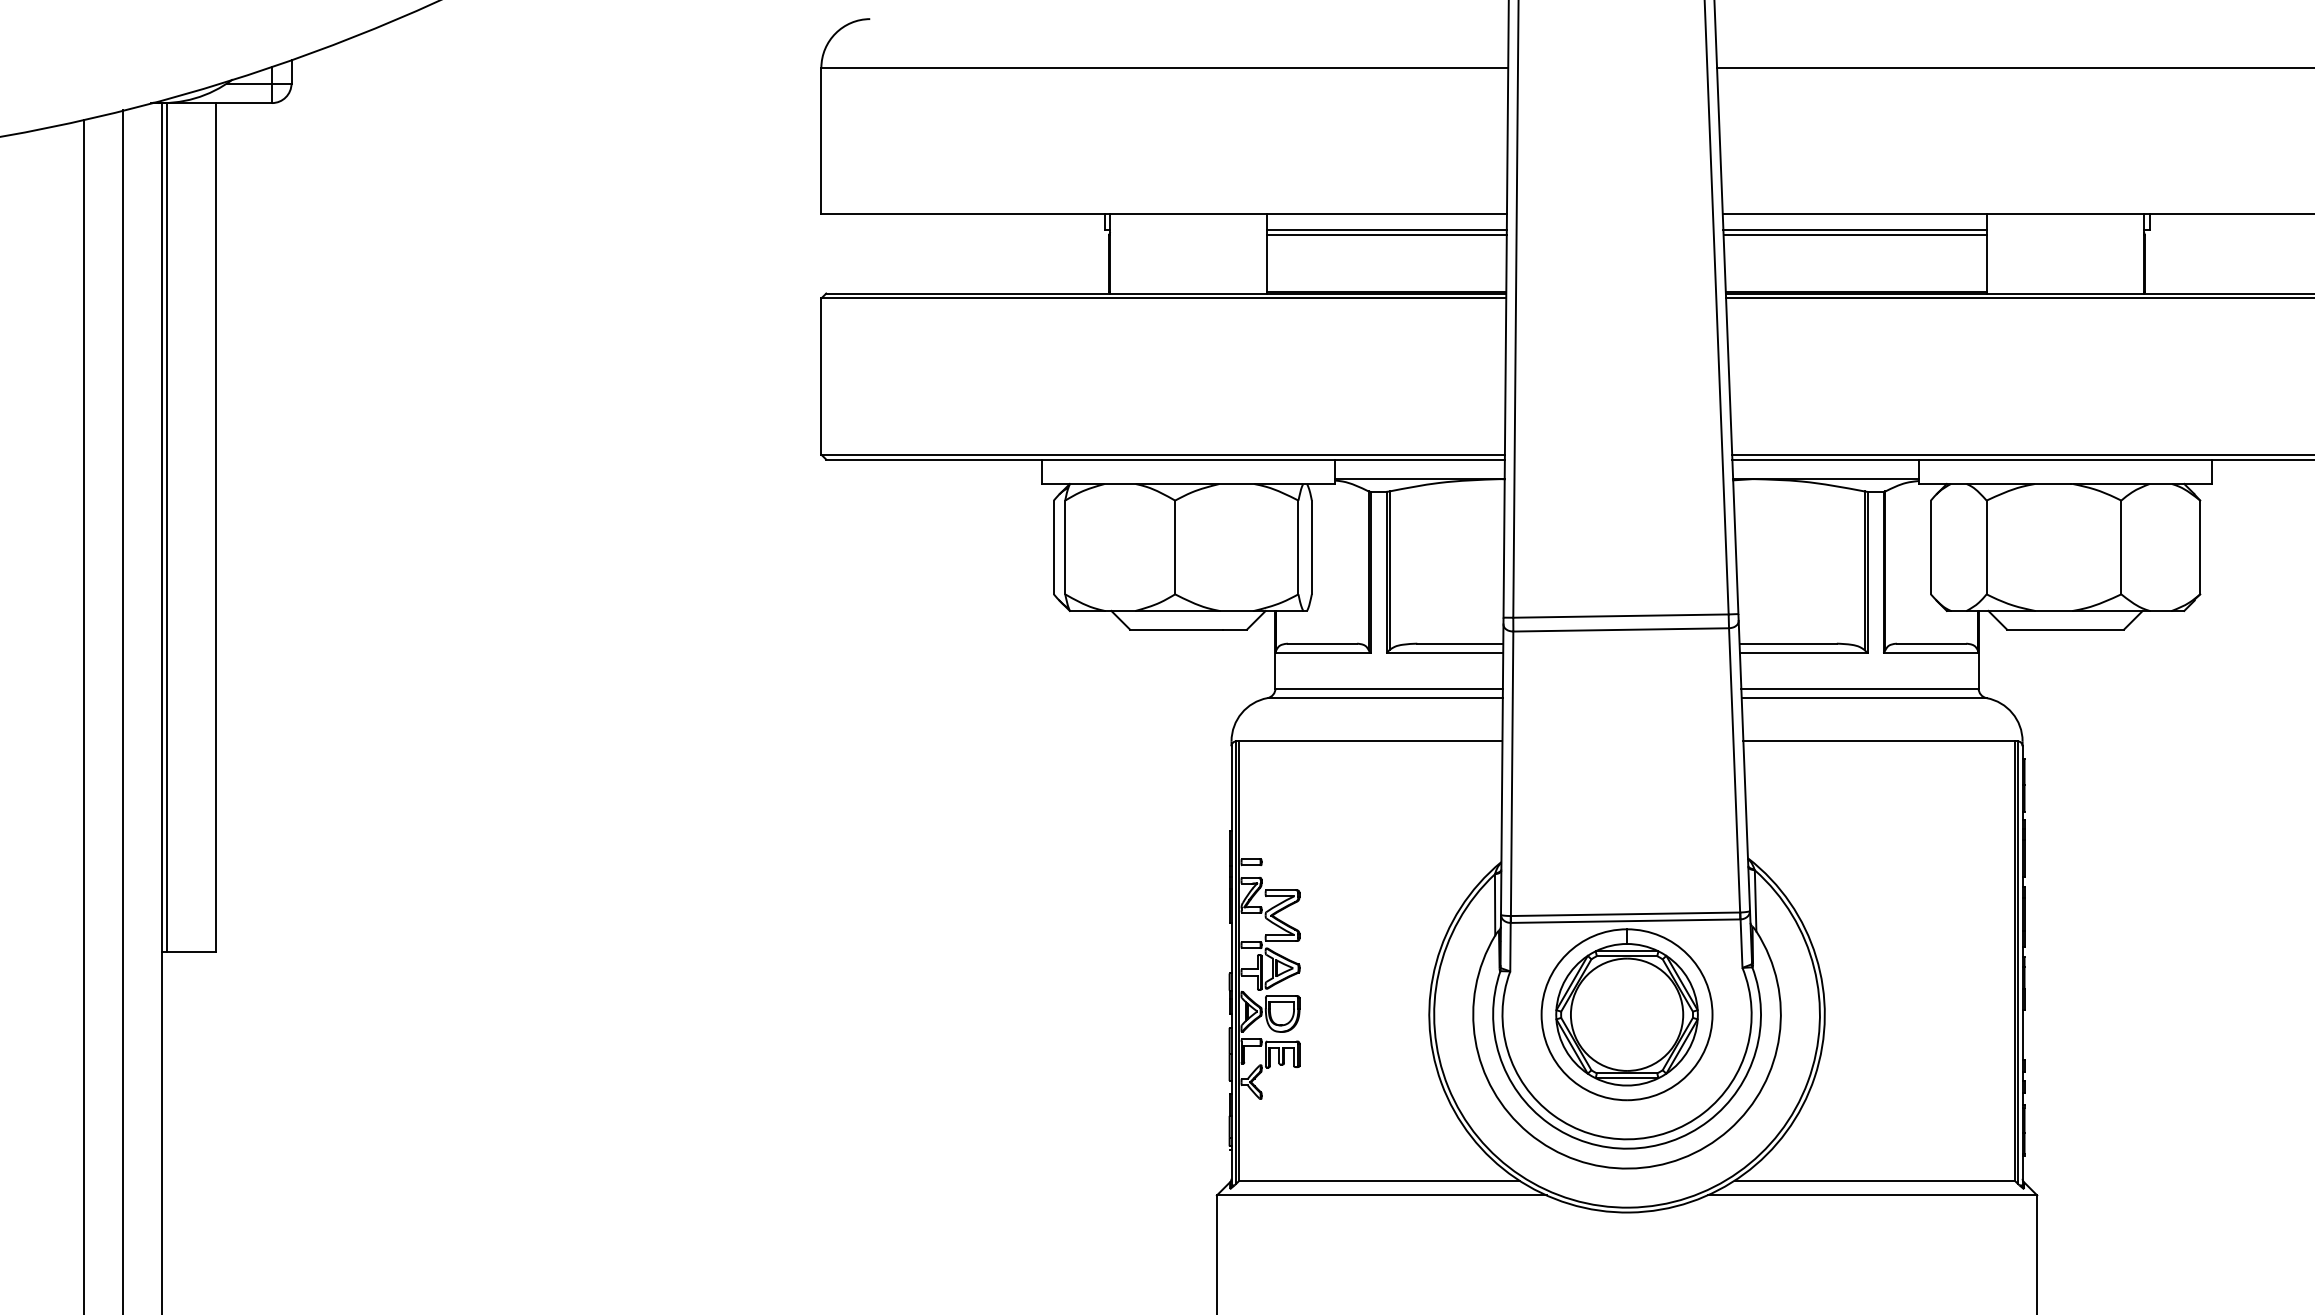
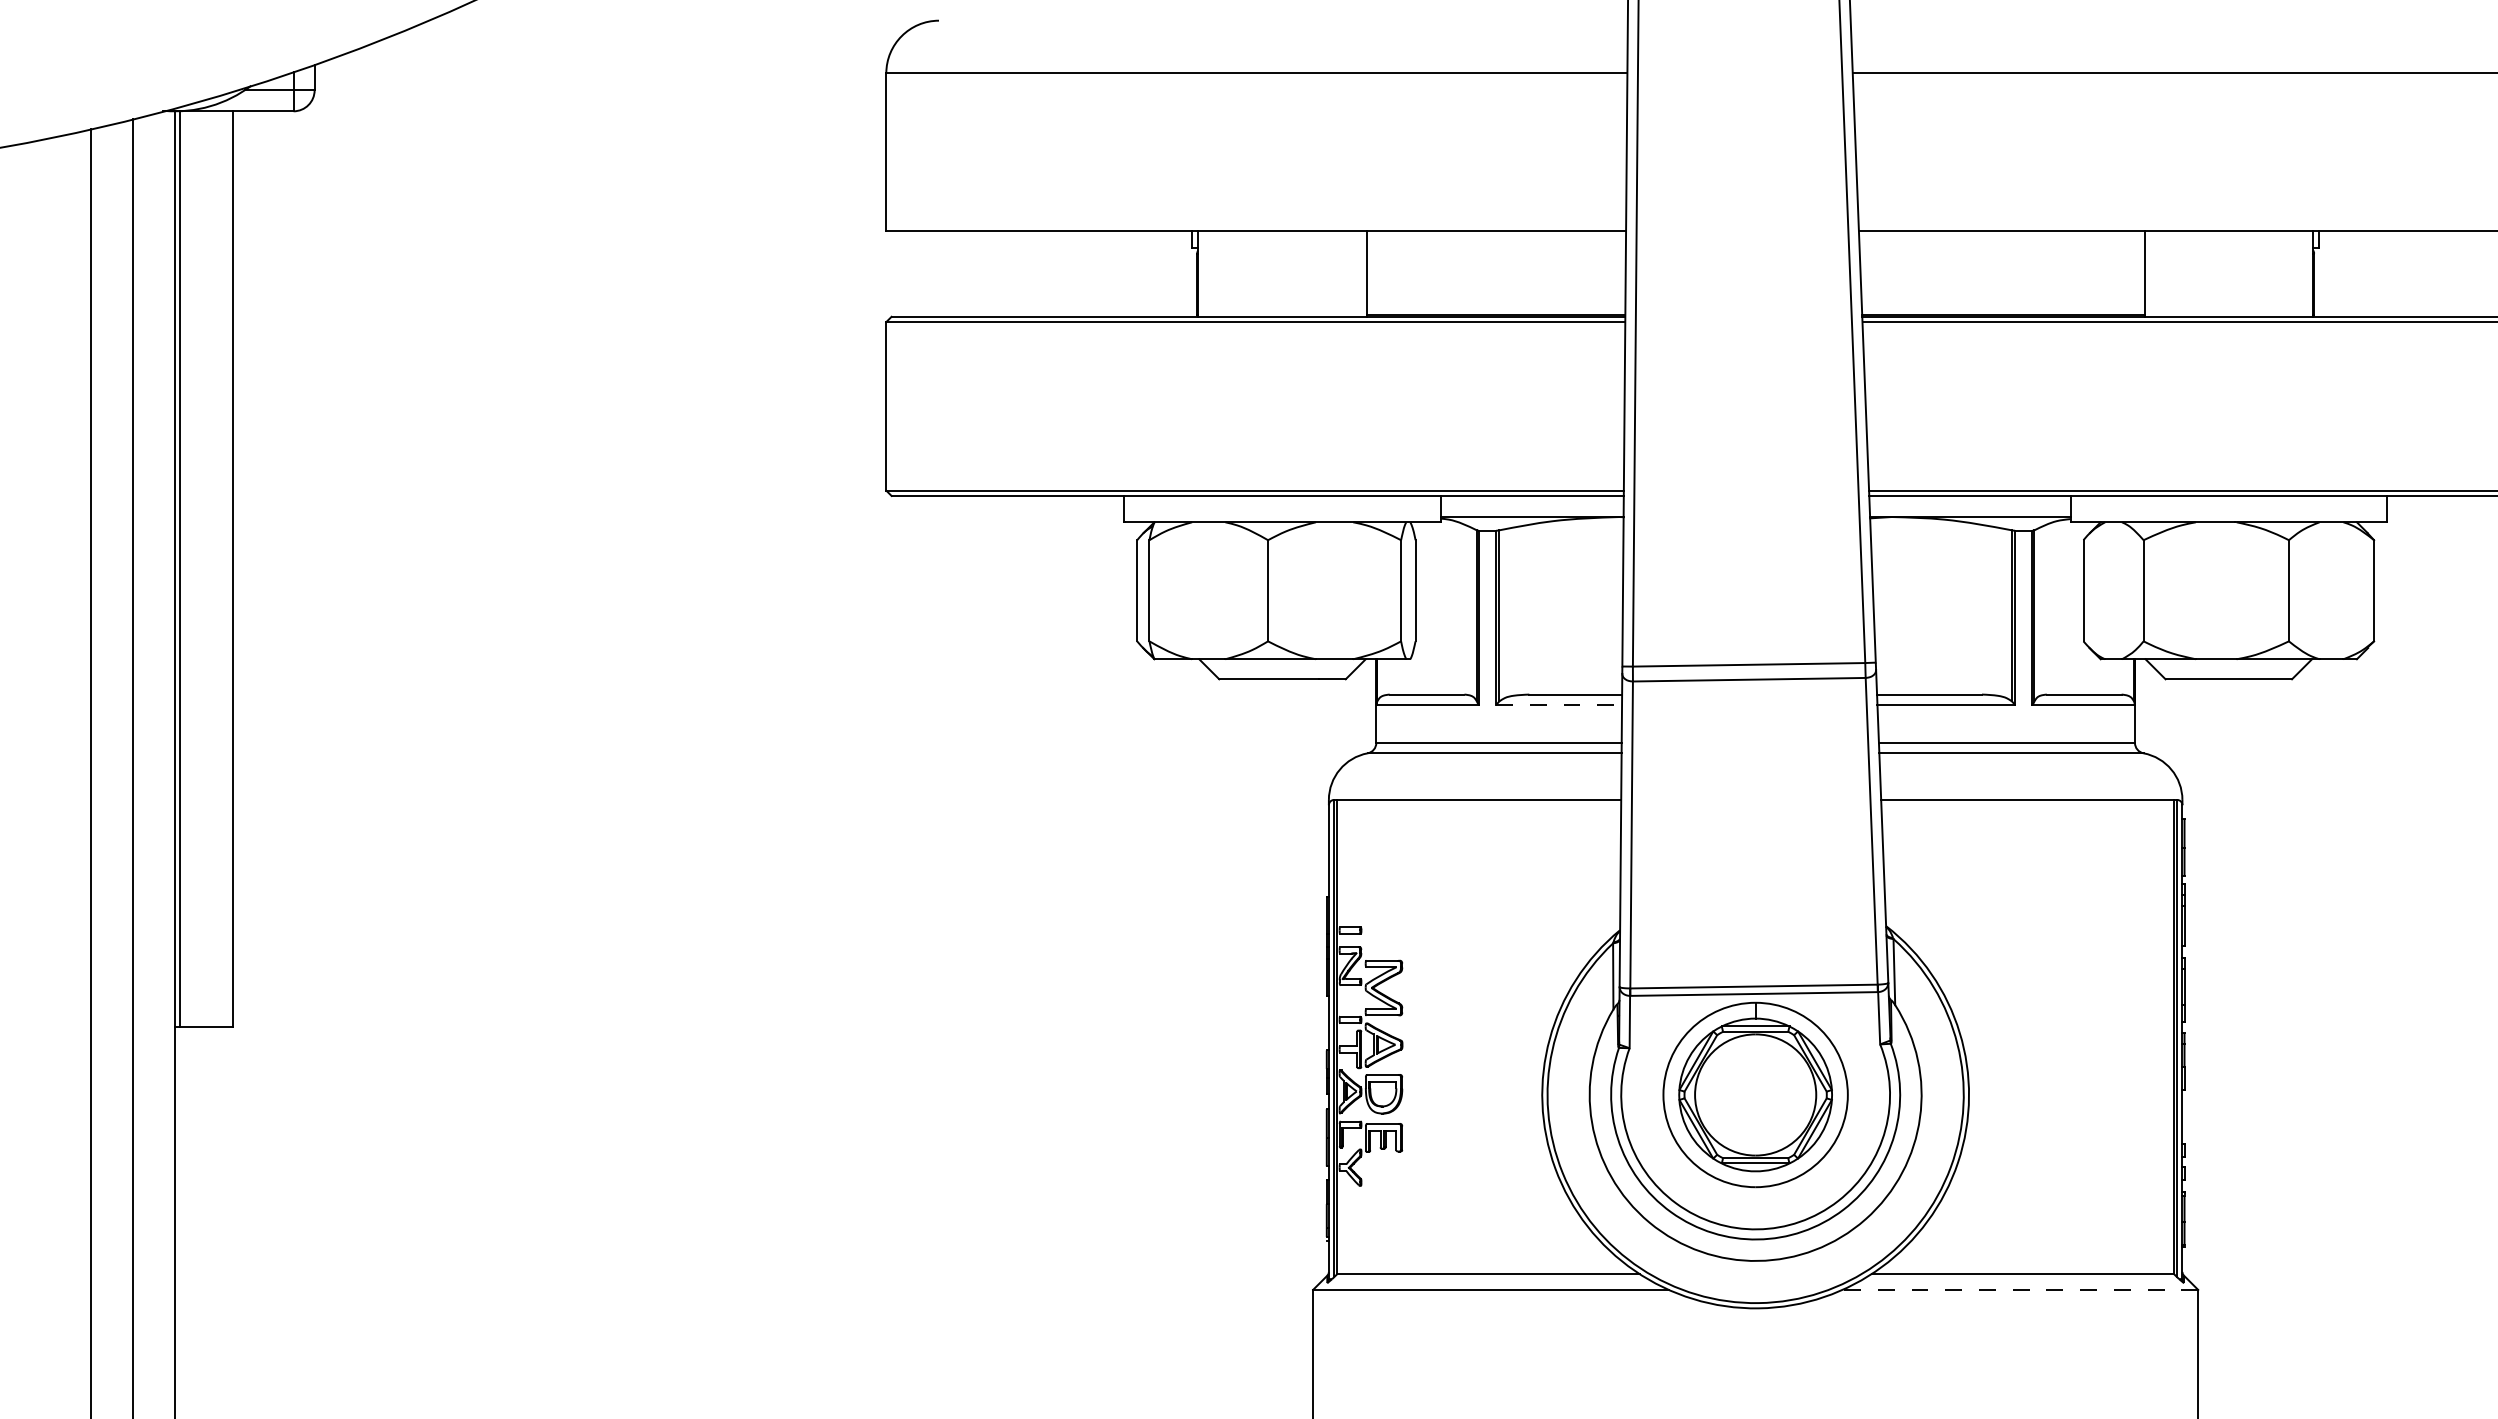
line: (1385, 230) -> (1495, 248), removed
line: (1854, 230) -> (2001, 248), removed
line: (1385, 234) -> (1495, 253), removed
line: (1854, 234) -> (2001, 253), removed
line: (1445, 653) -> (1559, 705), solid -> dashed
line: (1872, 1195) -> (2020, 1289), solid -> dashed

